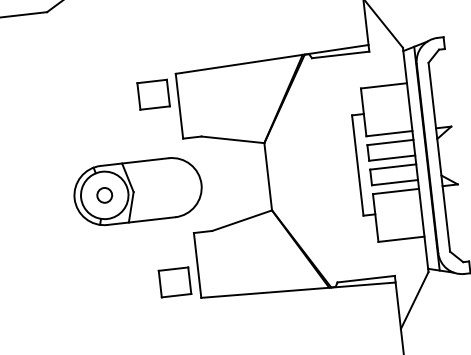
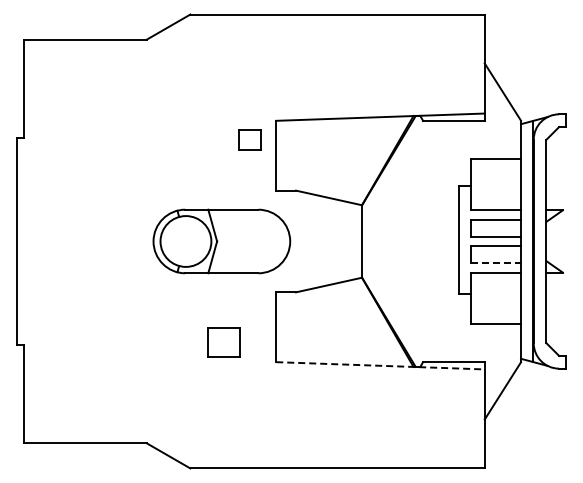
part: (153, 94) -> (249, 140), size x0.7
line: (395, 182) -> (496, 263), solid -> dashed
circle: (104, 195) -> (185, 241), removed
part: (174, 282) -> (223, 342), moved
line: (299, 289) -> (381, 365), solid -> dashed

